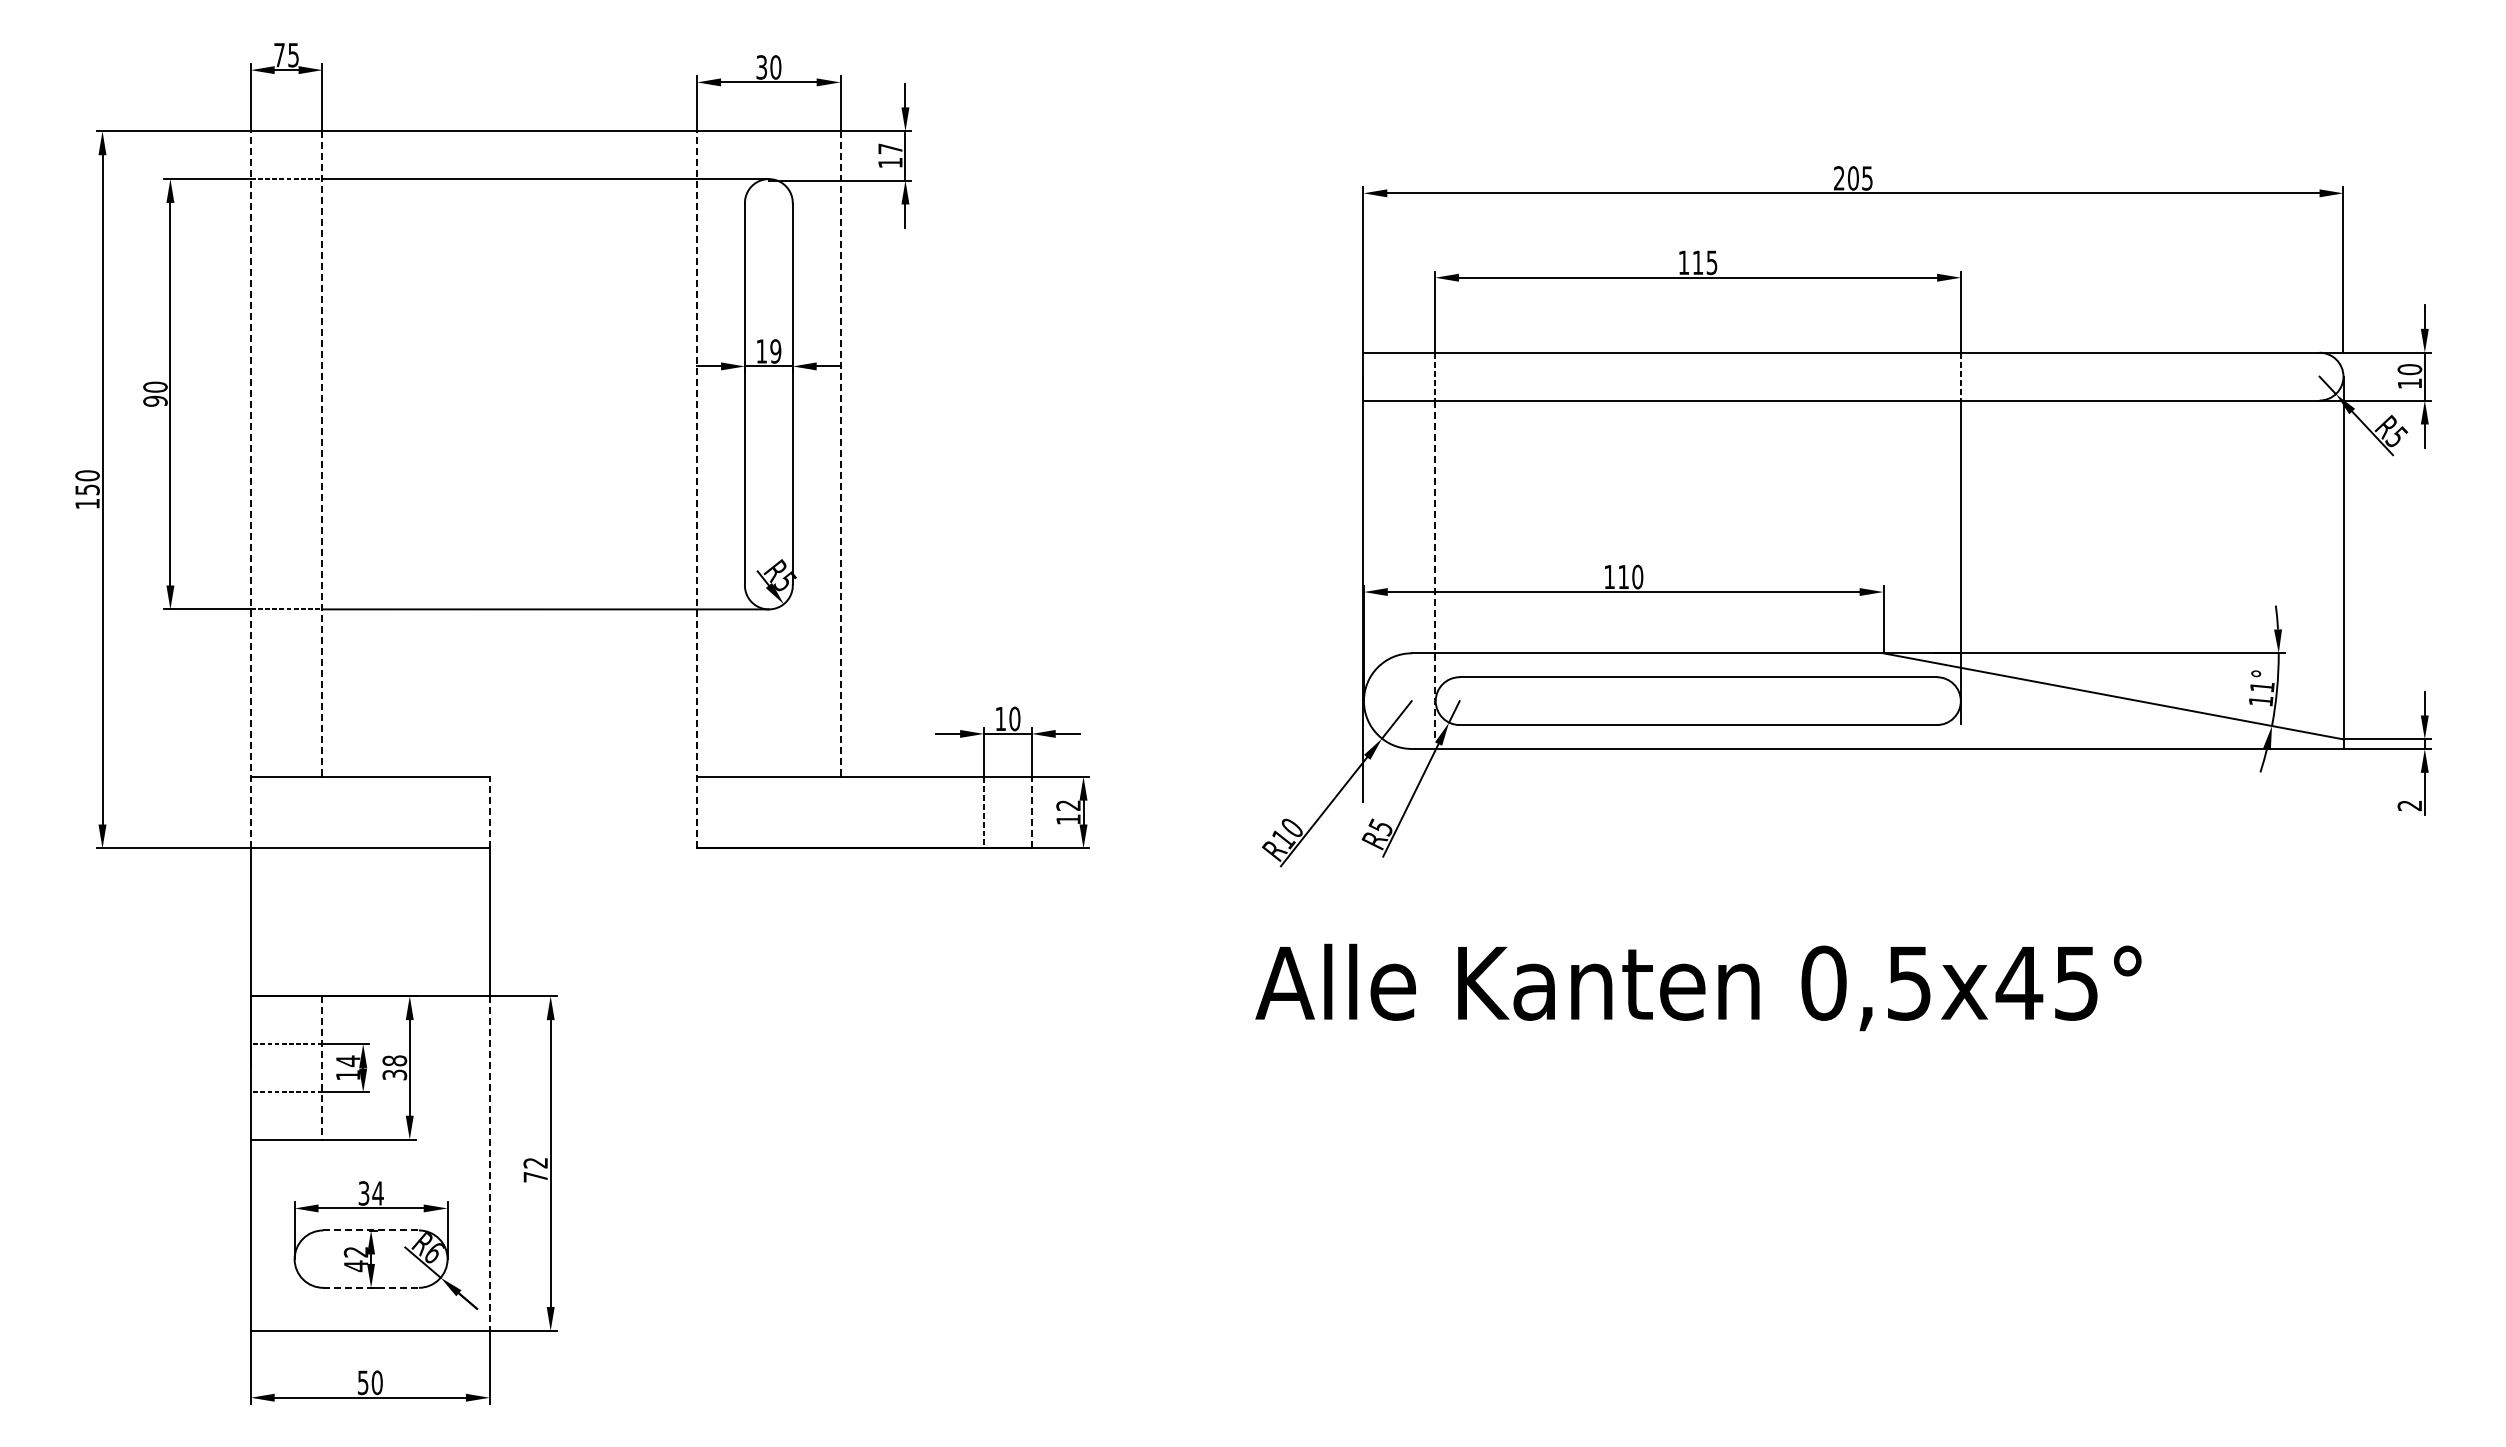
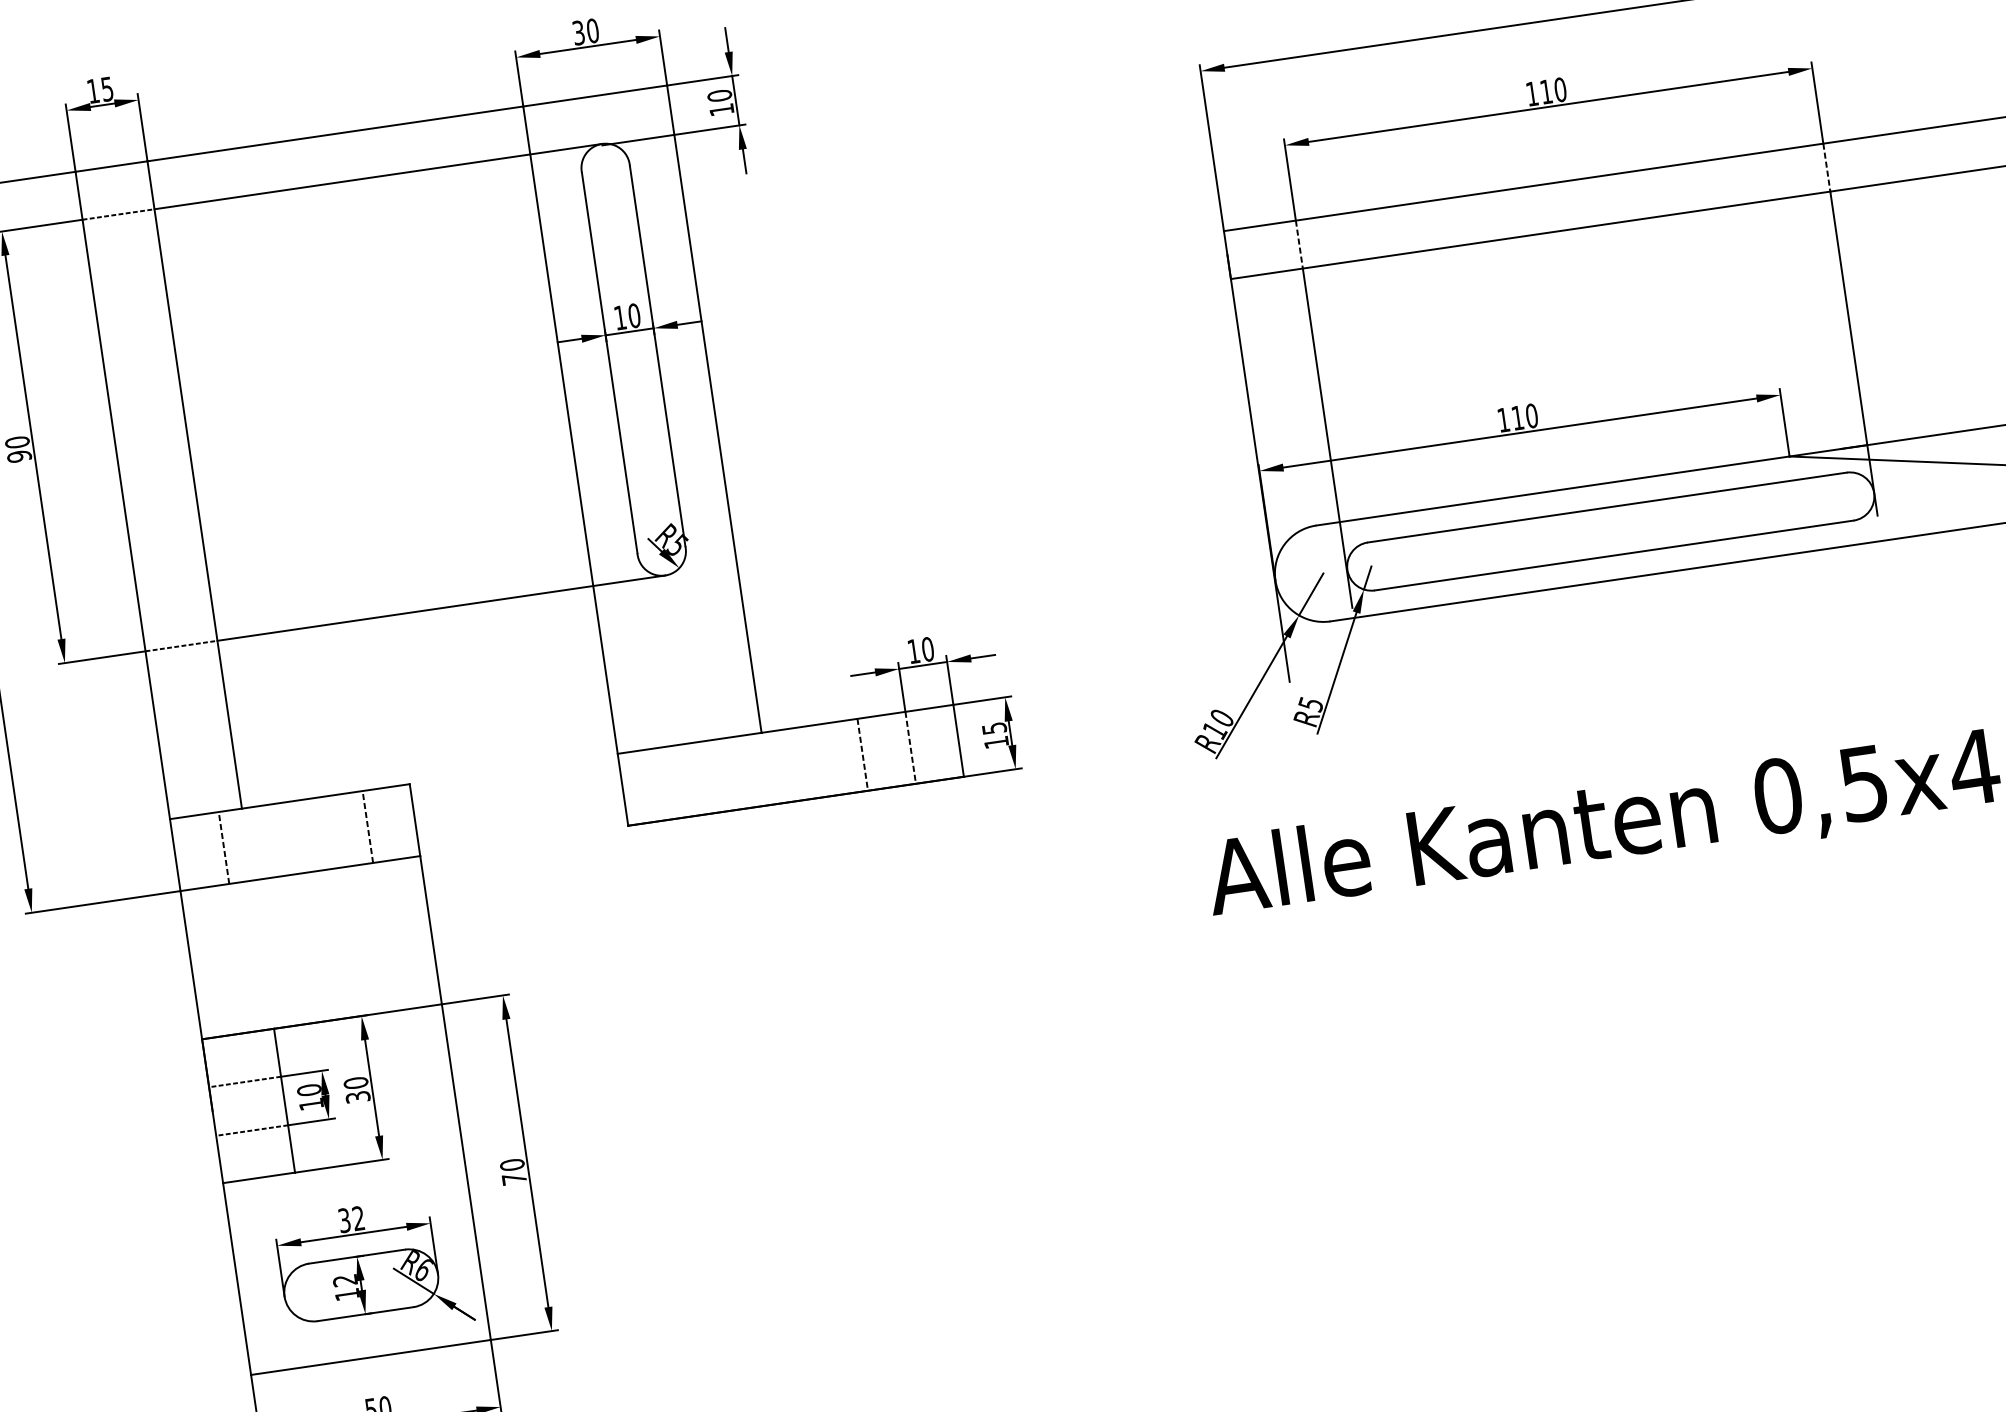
text: (279, 55) -> (93, 91), 75 -> 15
text: (890, 148) -> (719, 95), 17 -> 10
text: (1711, 262) -> (1559, 89), 115 -> 110
text: (775, 351) -> (634, 315), 19 -> 10
line: (322, 454) -> (194, 485), dashed -> solid
line: (840, 454) -> (714, 409), dashed -> solid
line: (250, 489) -> (127, 531), dashed -> solid
line: (697, 489) -> (576, 465), dashed -> solid
line: (1435, 570) -> (1328, 438), dashed -> solid
text: (1068, 805) -> (994, 728), 12 -> 15
line: (299, 812) -> (224, 847), added
line: (442, 812) -> (367, 826), added
line: (489, 812) -> (414, 820), dashed -> solid
line: (936, 812) -> (863, 754), added
line: (1031, 812) -> (958, 740), dashed -> solid
text: (394, 1060) -> (355, 1082), 38 -> 30
text: (348, 1061) -> (309, 1090), 14 -> 10
line: (322, 1067) -> (284, 1100), dashed -> solid
text: (535, 1162) -> (512, 1164), 72 -> 70
line: (489, 1164) -> (466, 1173), dashed -> solid
text: (377, 1193) -> (358, 1218), 34 -> 32
line: (371, 1230) -> (357, 1256), dashed -> solid
text: (356, 1266) -> (347, 1294), 42 -> 12
line: (371, 1287) -> (365, 1313), dashed -> solid

